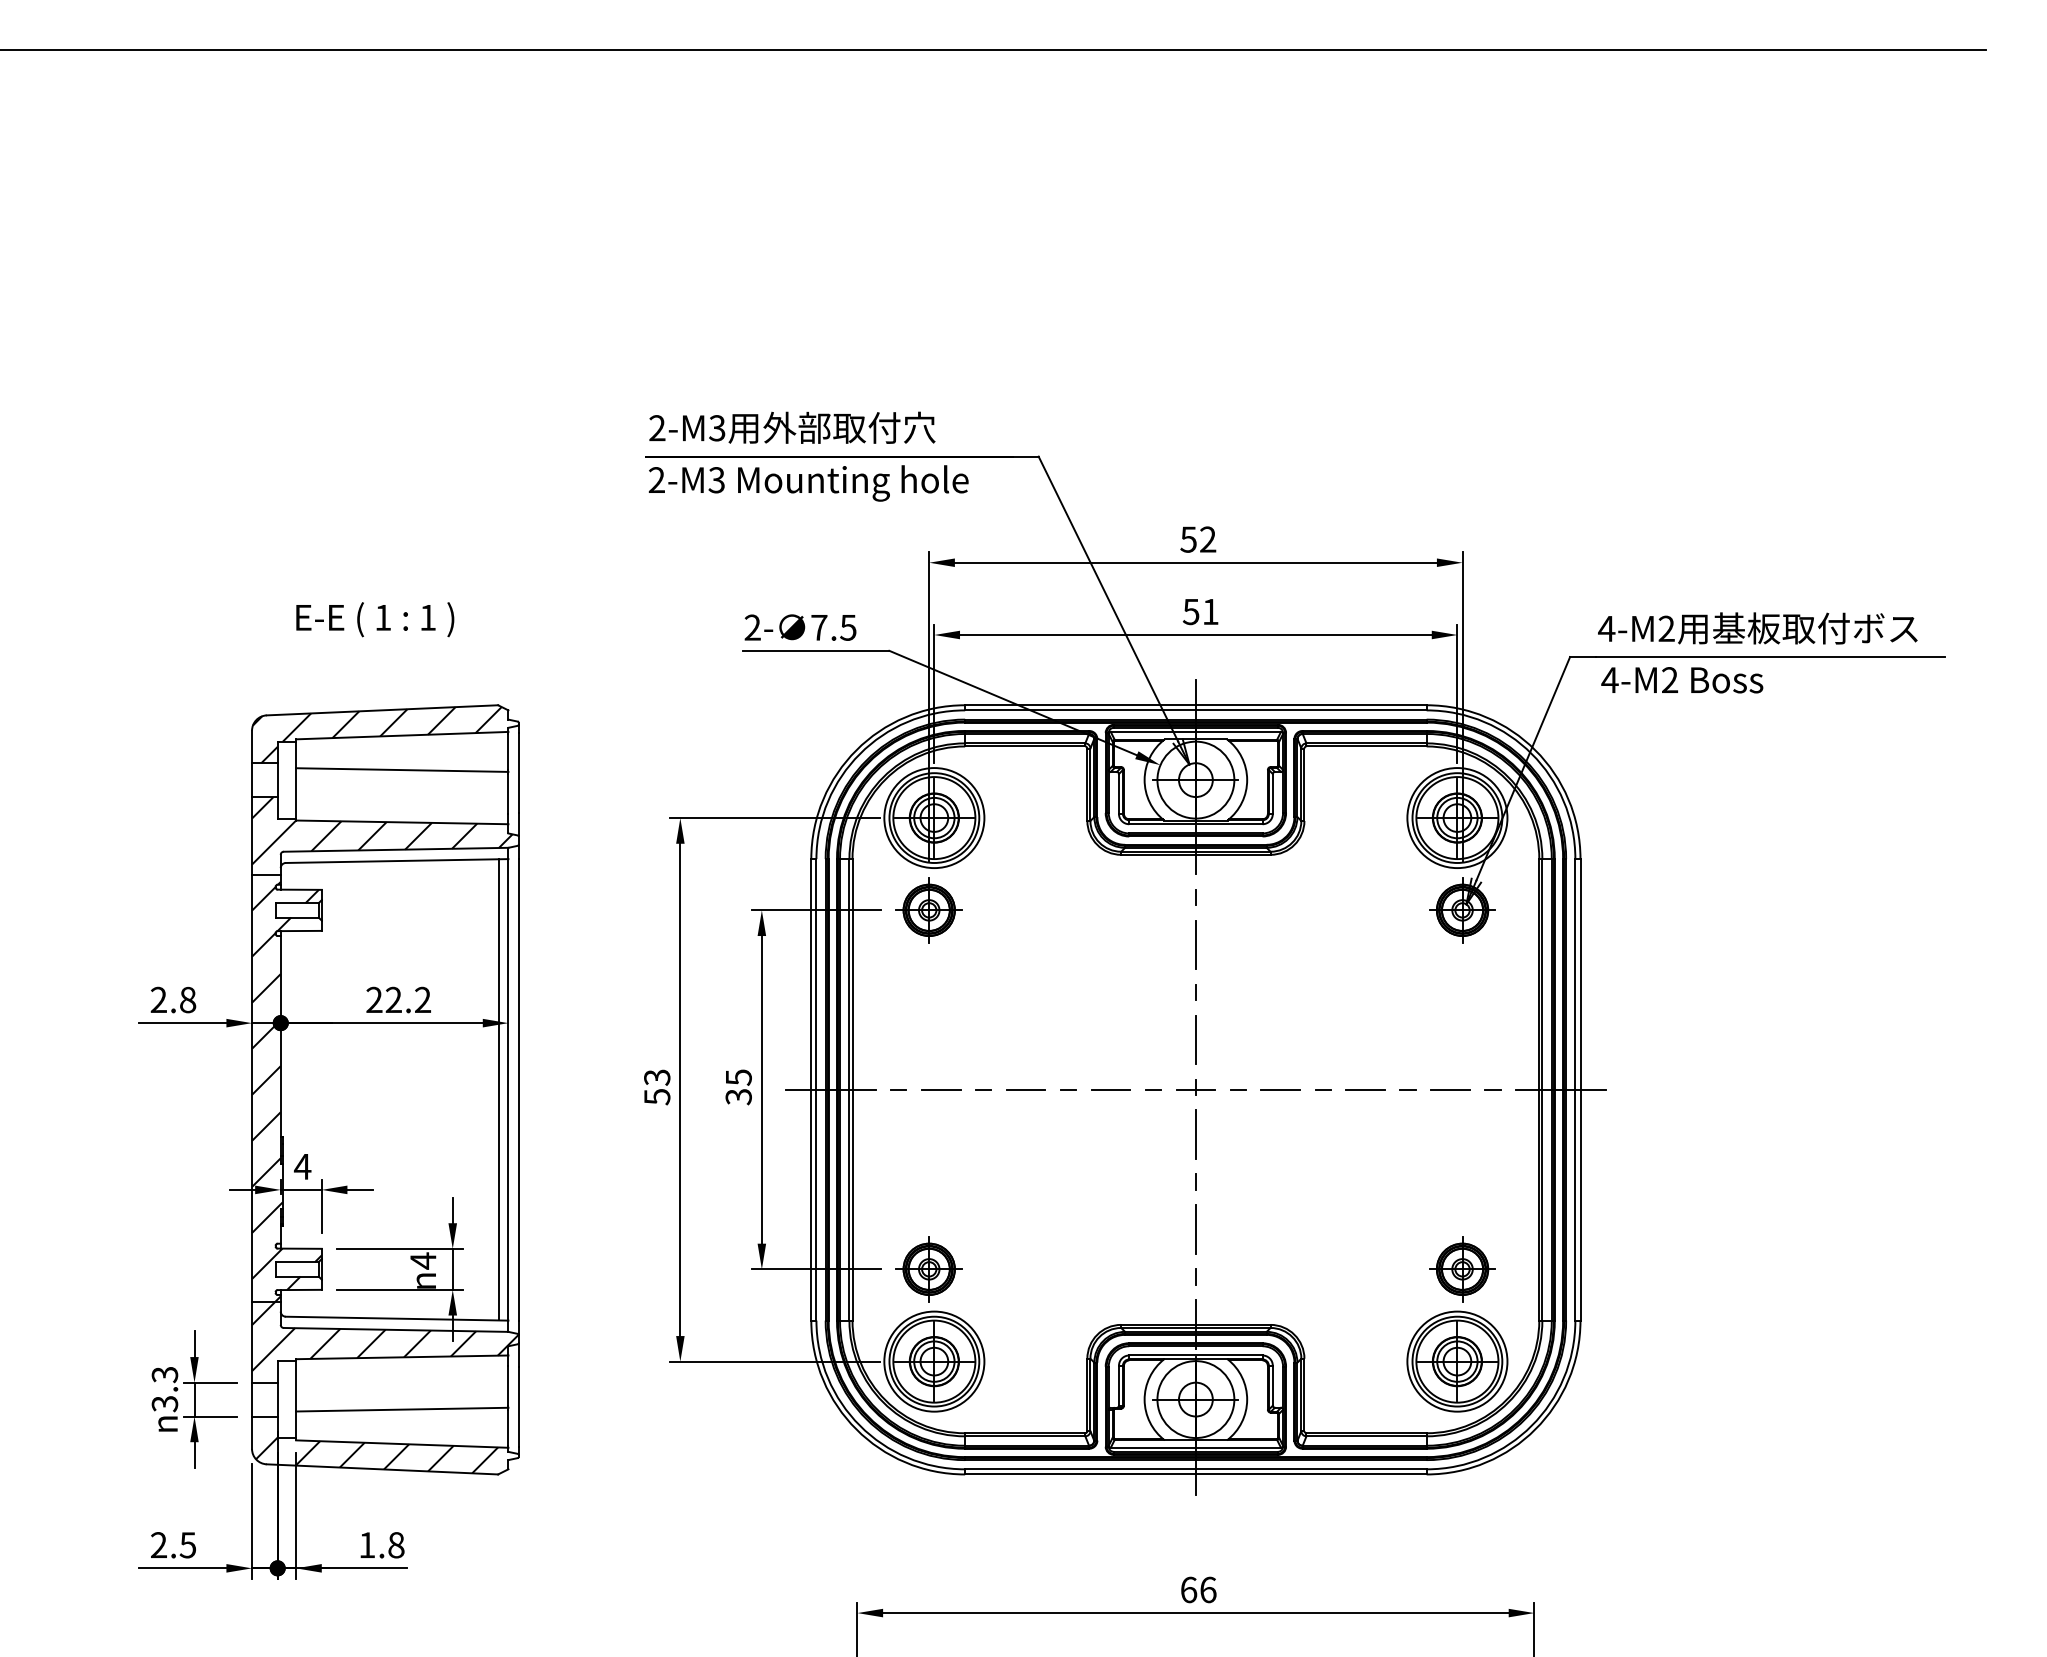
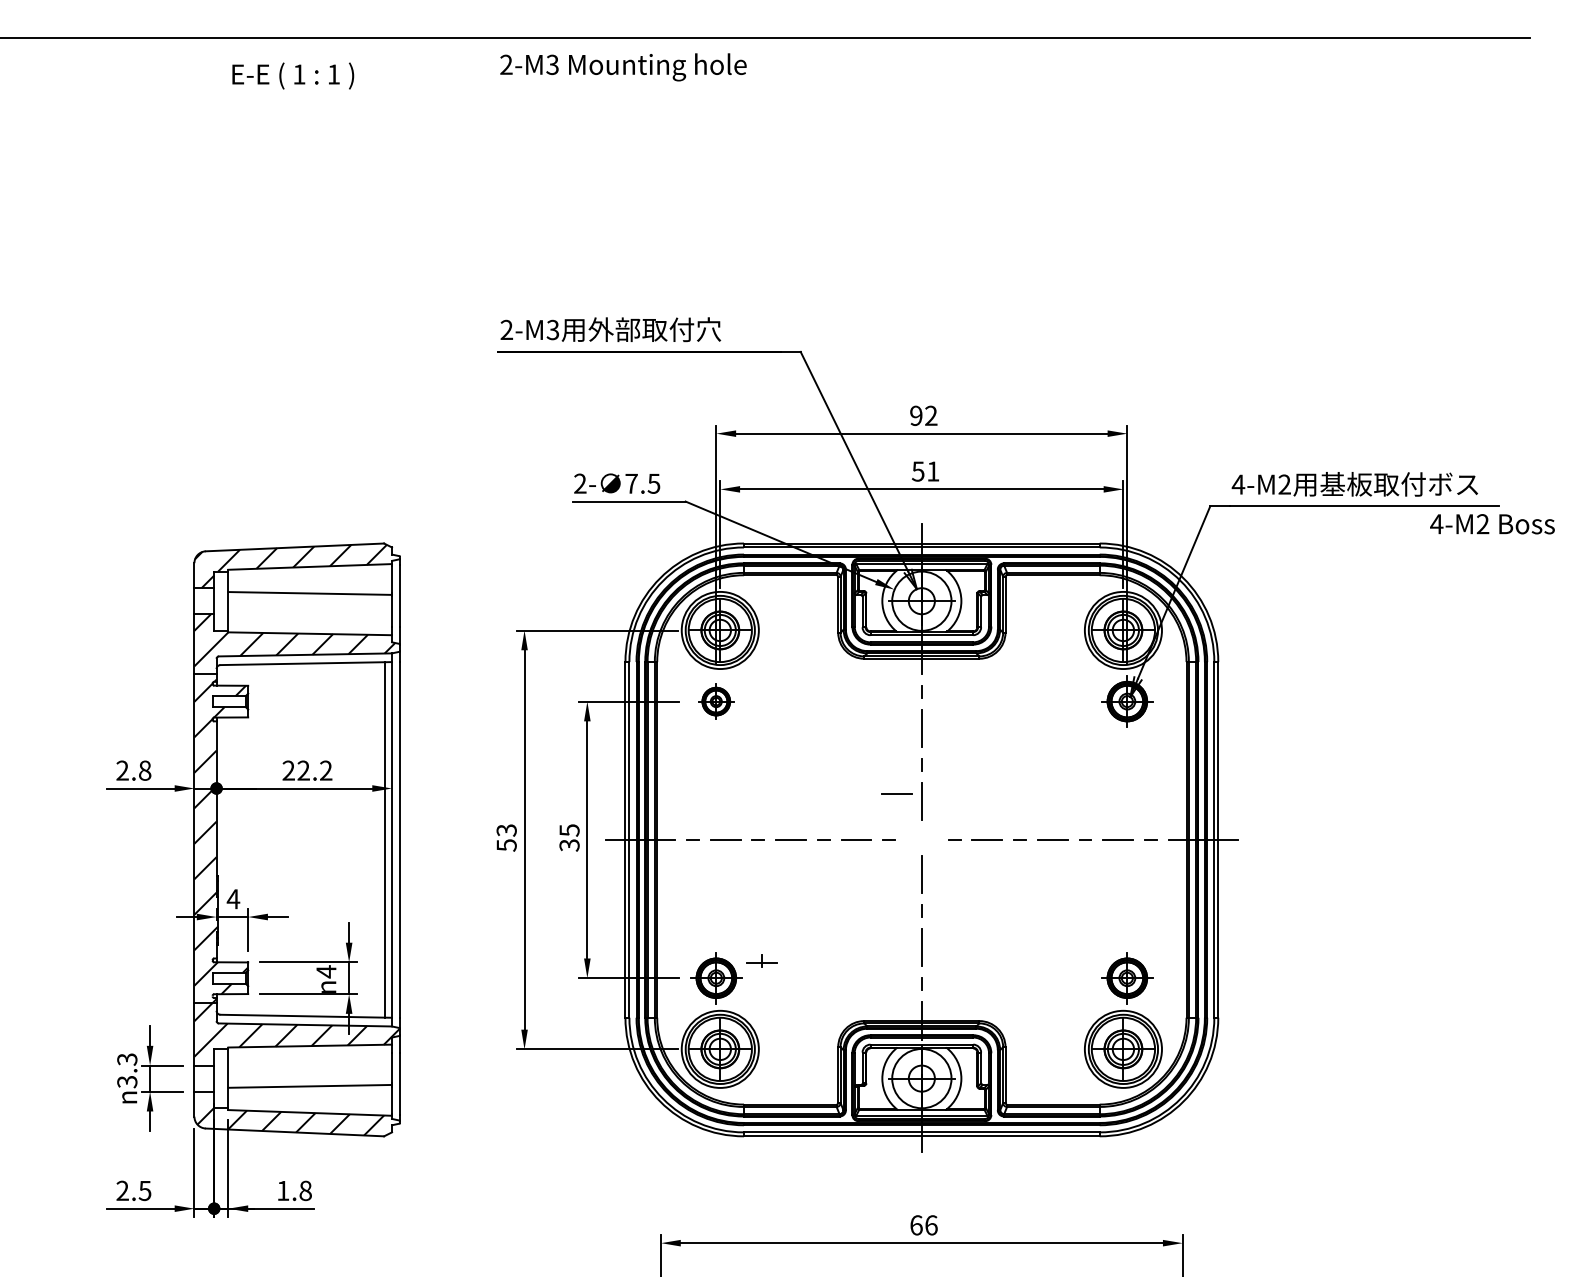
text: (808, 483) -> (623, 67), moved
text: (1188, 539) -> (916, 415), 52 -> 92
text: (375, 619) -> (293, 75), moved
text: (1682, 680) -> (1492, 524), moved
part: (928, 910) -> (715, 701), size x0.7
line: (1162, 1029) -> (896, 793), added
part: (1195, 1087) -> (761, 961), moved

